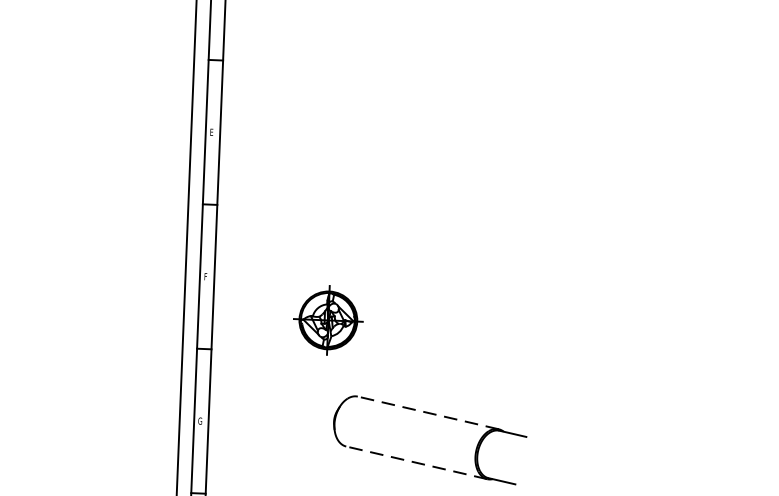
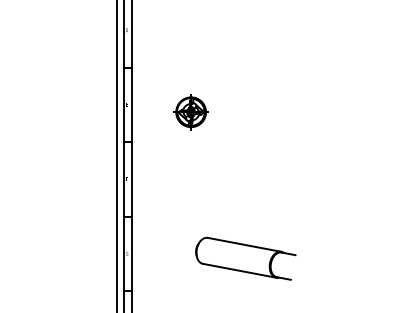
part: (327, 320) -> (190, 112), moved
line: (428, 412) -> (244, 244), dashed -> solid
line: (416, 462) -> (239, 270), dashed -> solid

